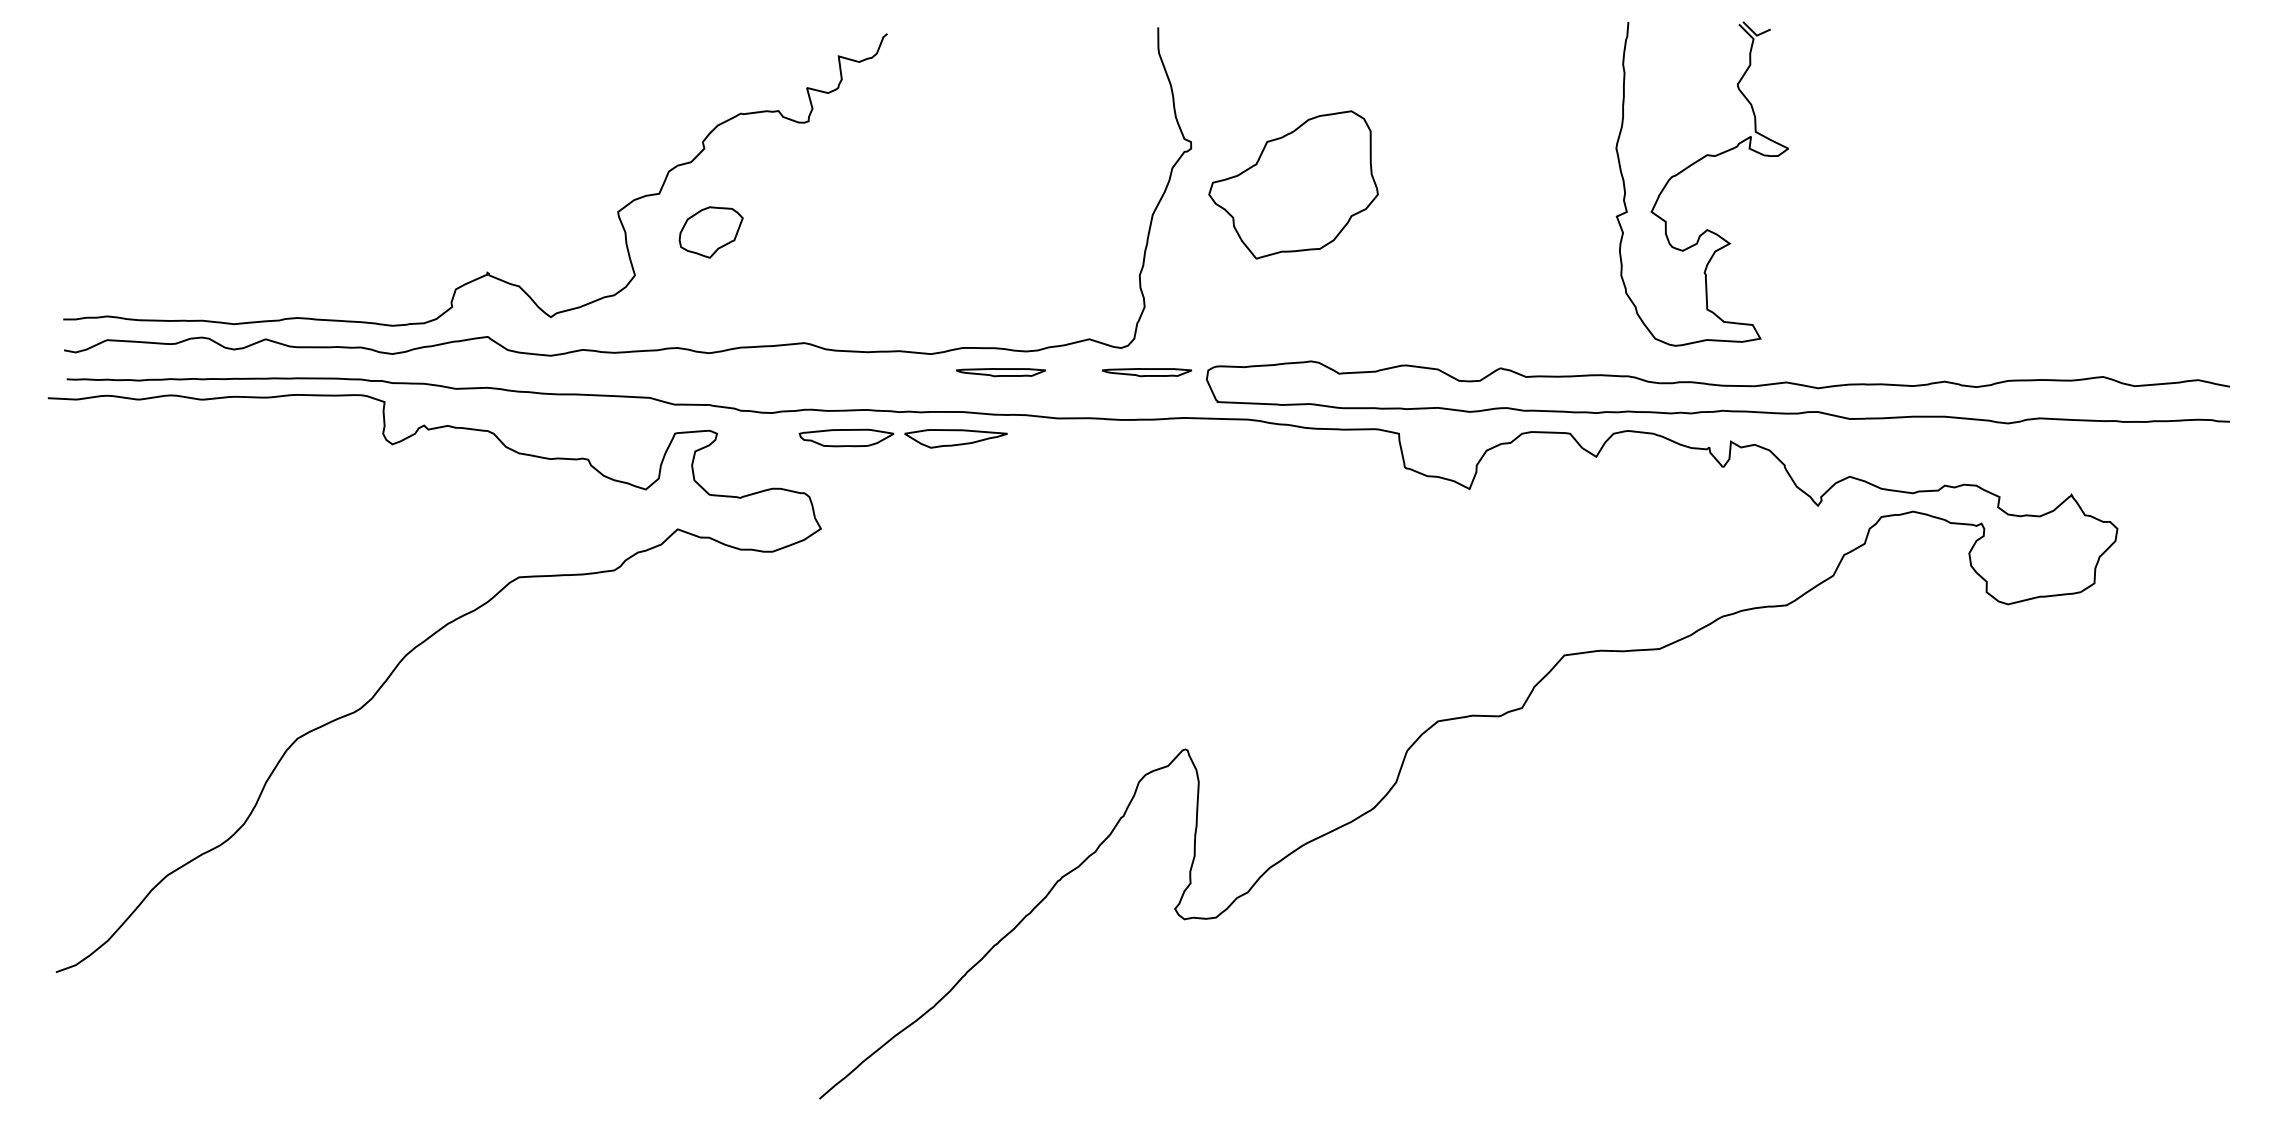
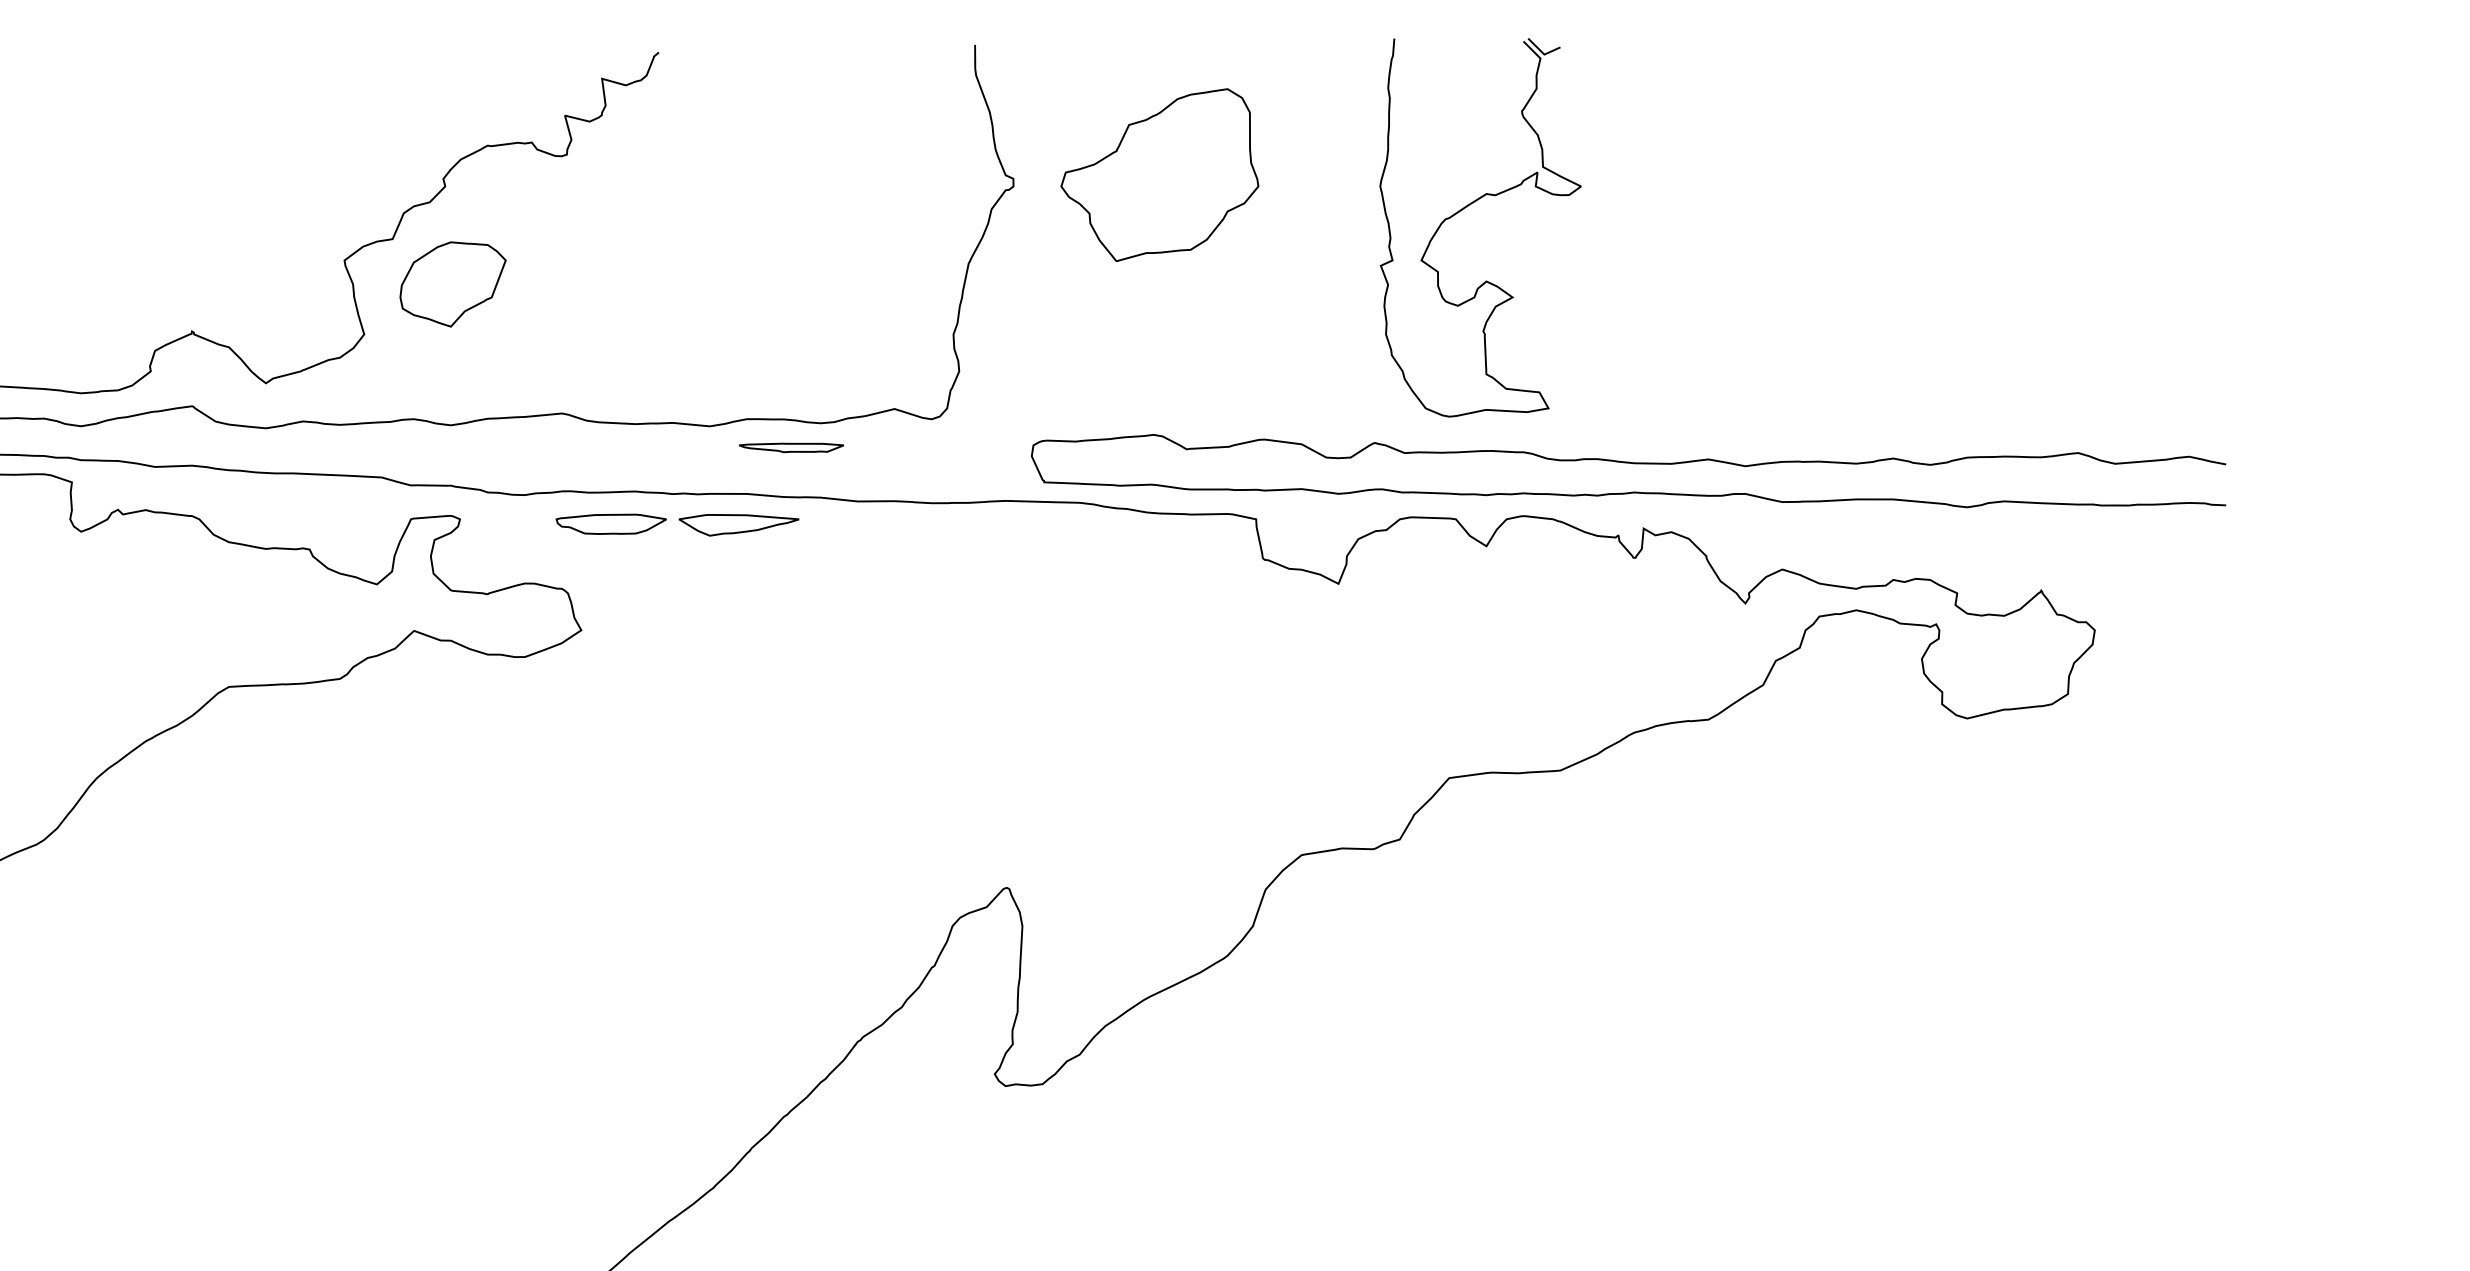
part: (1691, 166) -> (1468, 207), moved
part: (1293, 184) -> (1159, 174), moved
part: (711, 232) -> (453, 284), size x1.43
part: (1146, 372) -> (961, 447), removed

